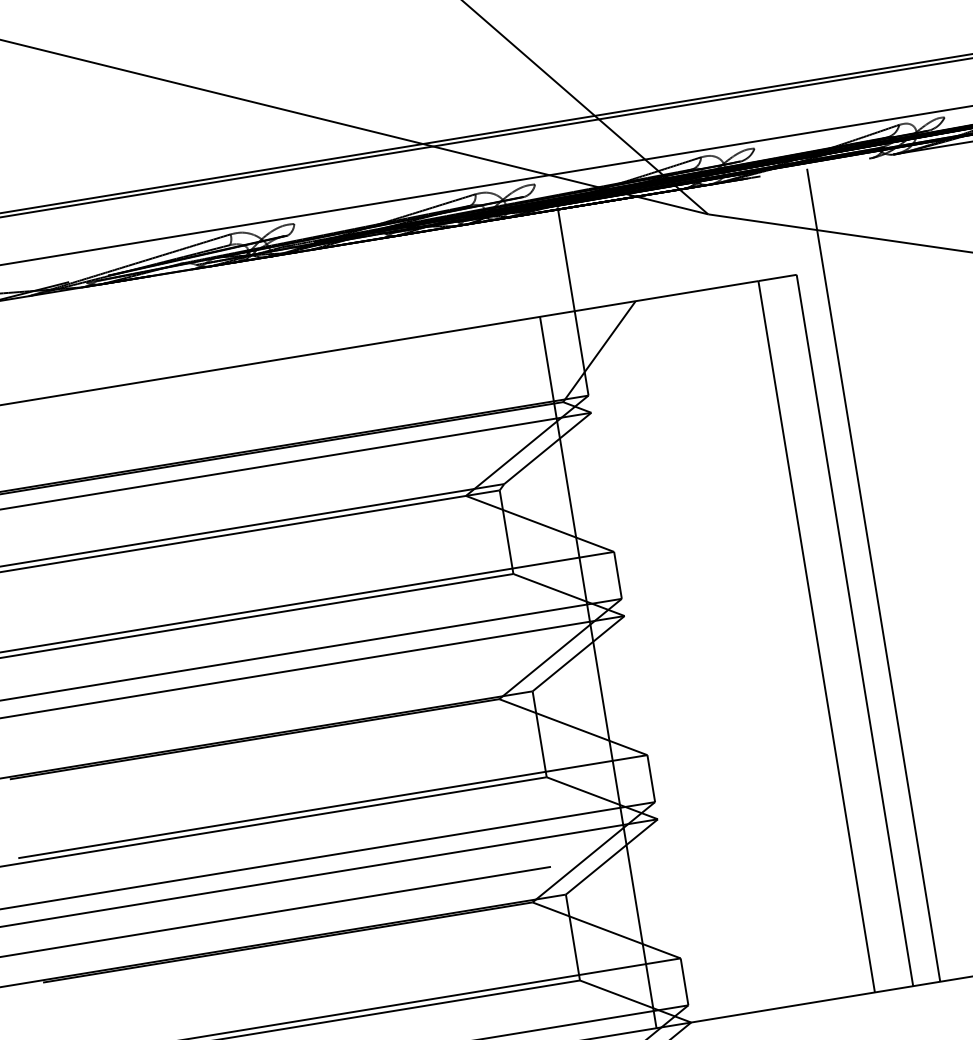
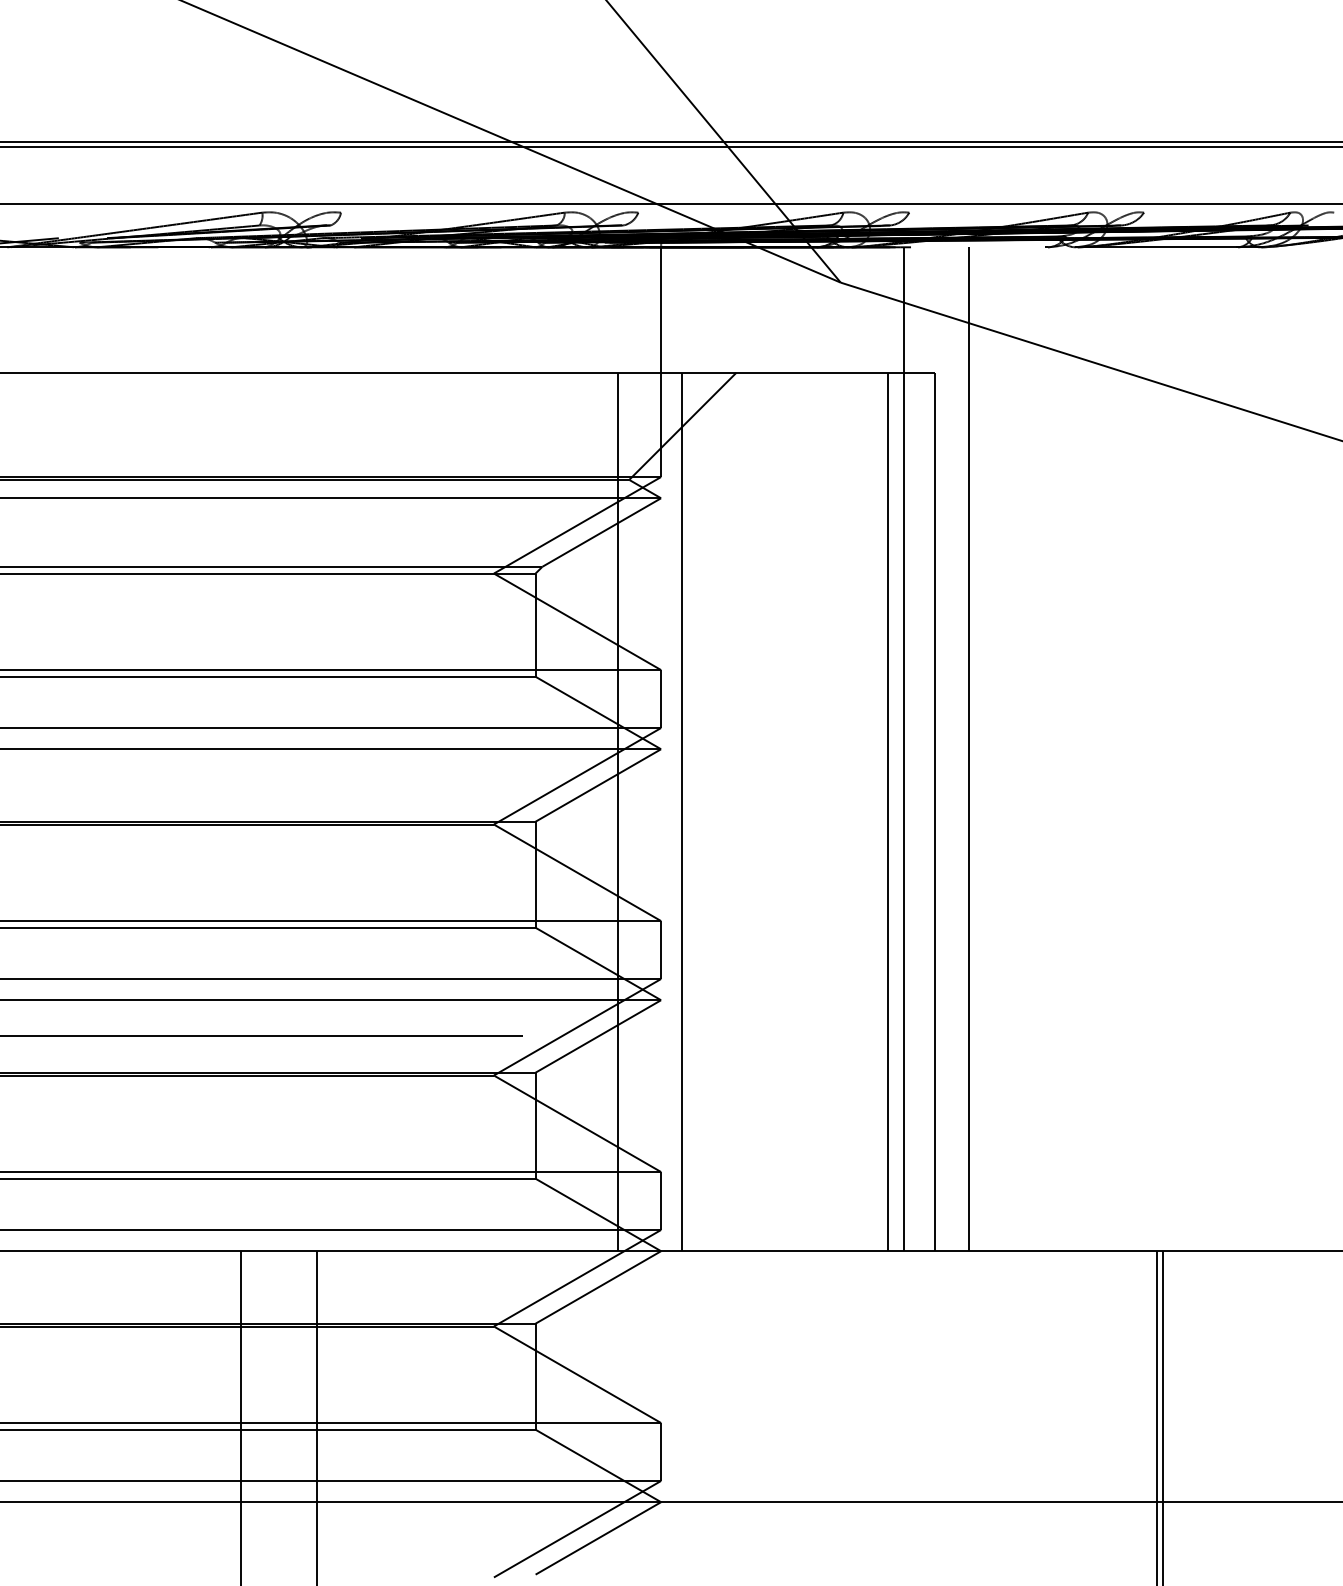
line: (820, 584) -> (903, 749), added
line: (650, 663) -> (682, 811), added

